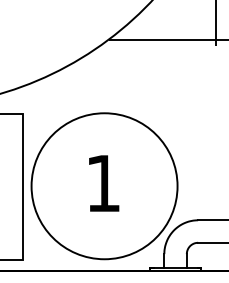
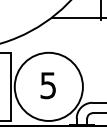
text: (101, 183) -> (47, 85), 1 -> 5

